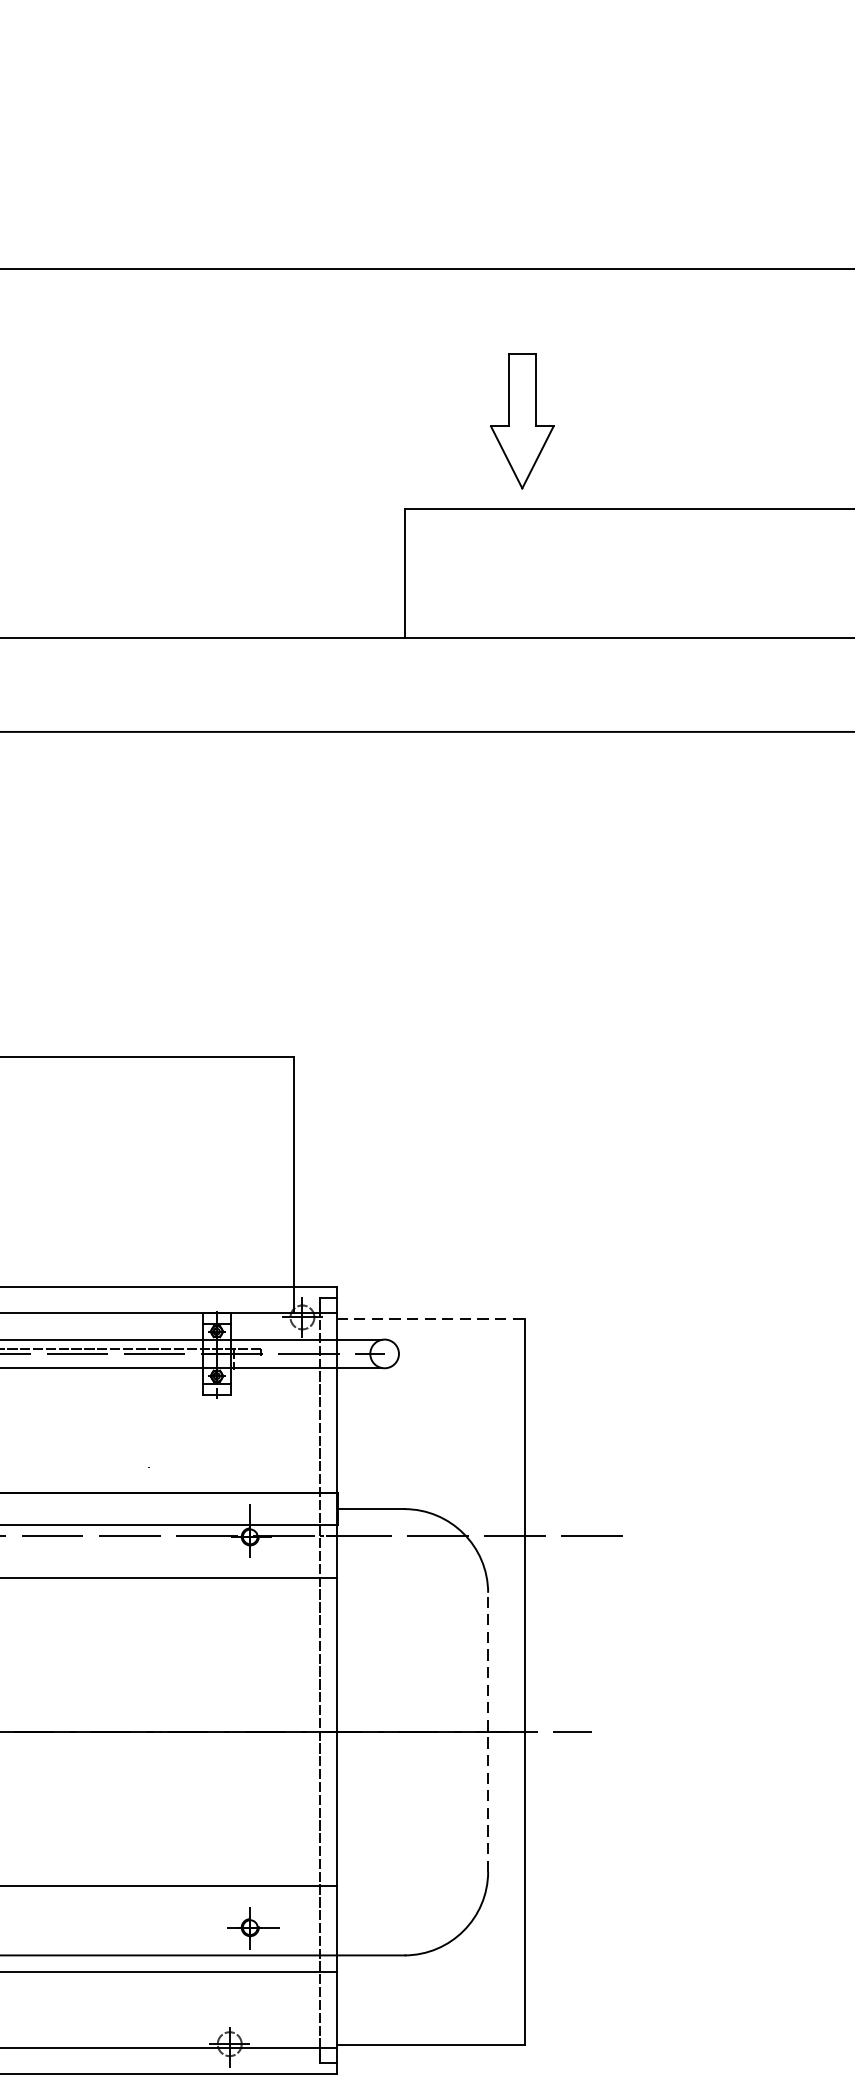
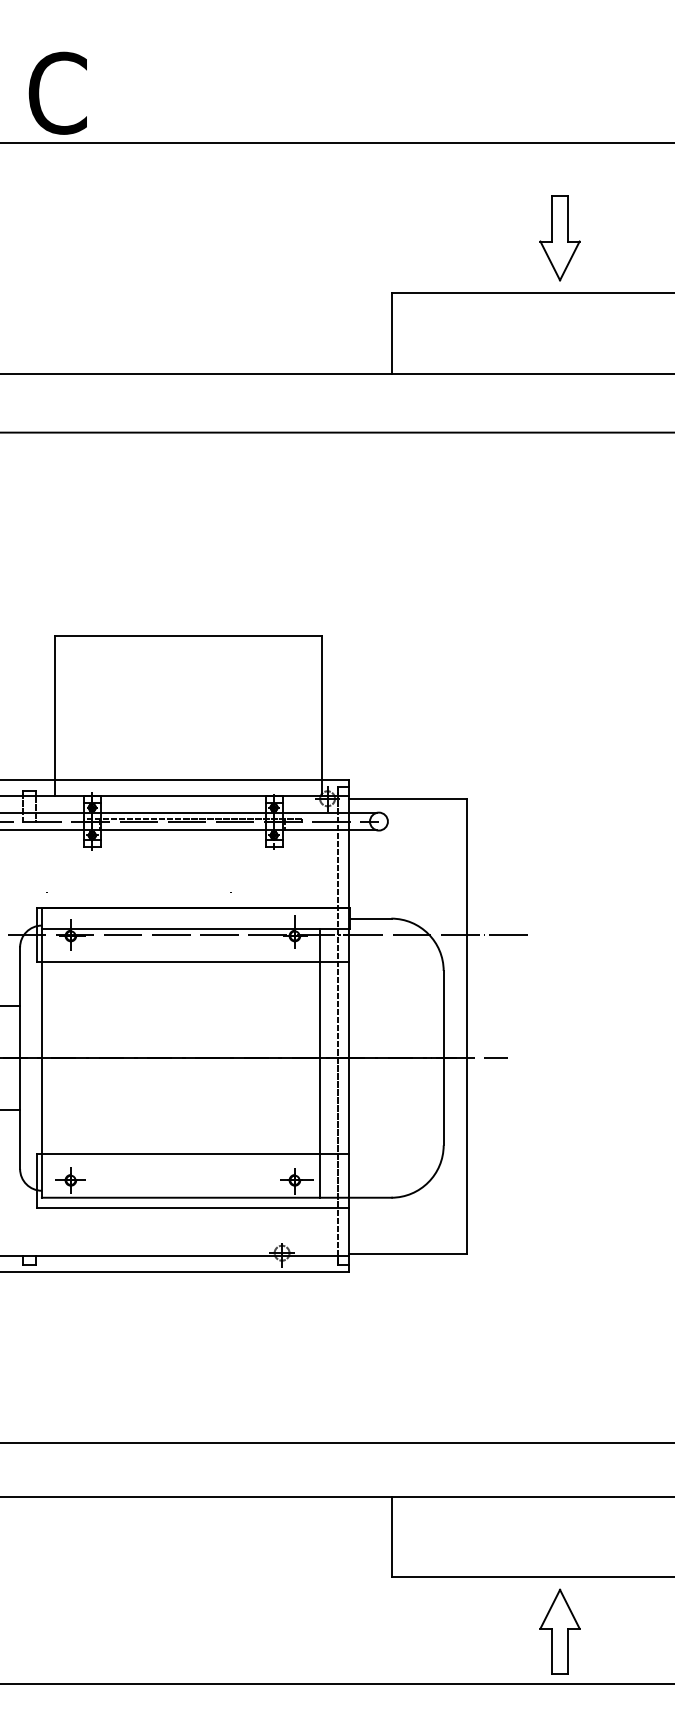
part: (521, 421) -> (559, 238), moved
line: (430, 1318) -> (407, 799), dashed -> solid
line: (487, 1731) -> (443, 1057), dashed -> solid
line: (291, 1739) -> (320, 1062), added

